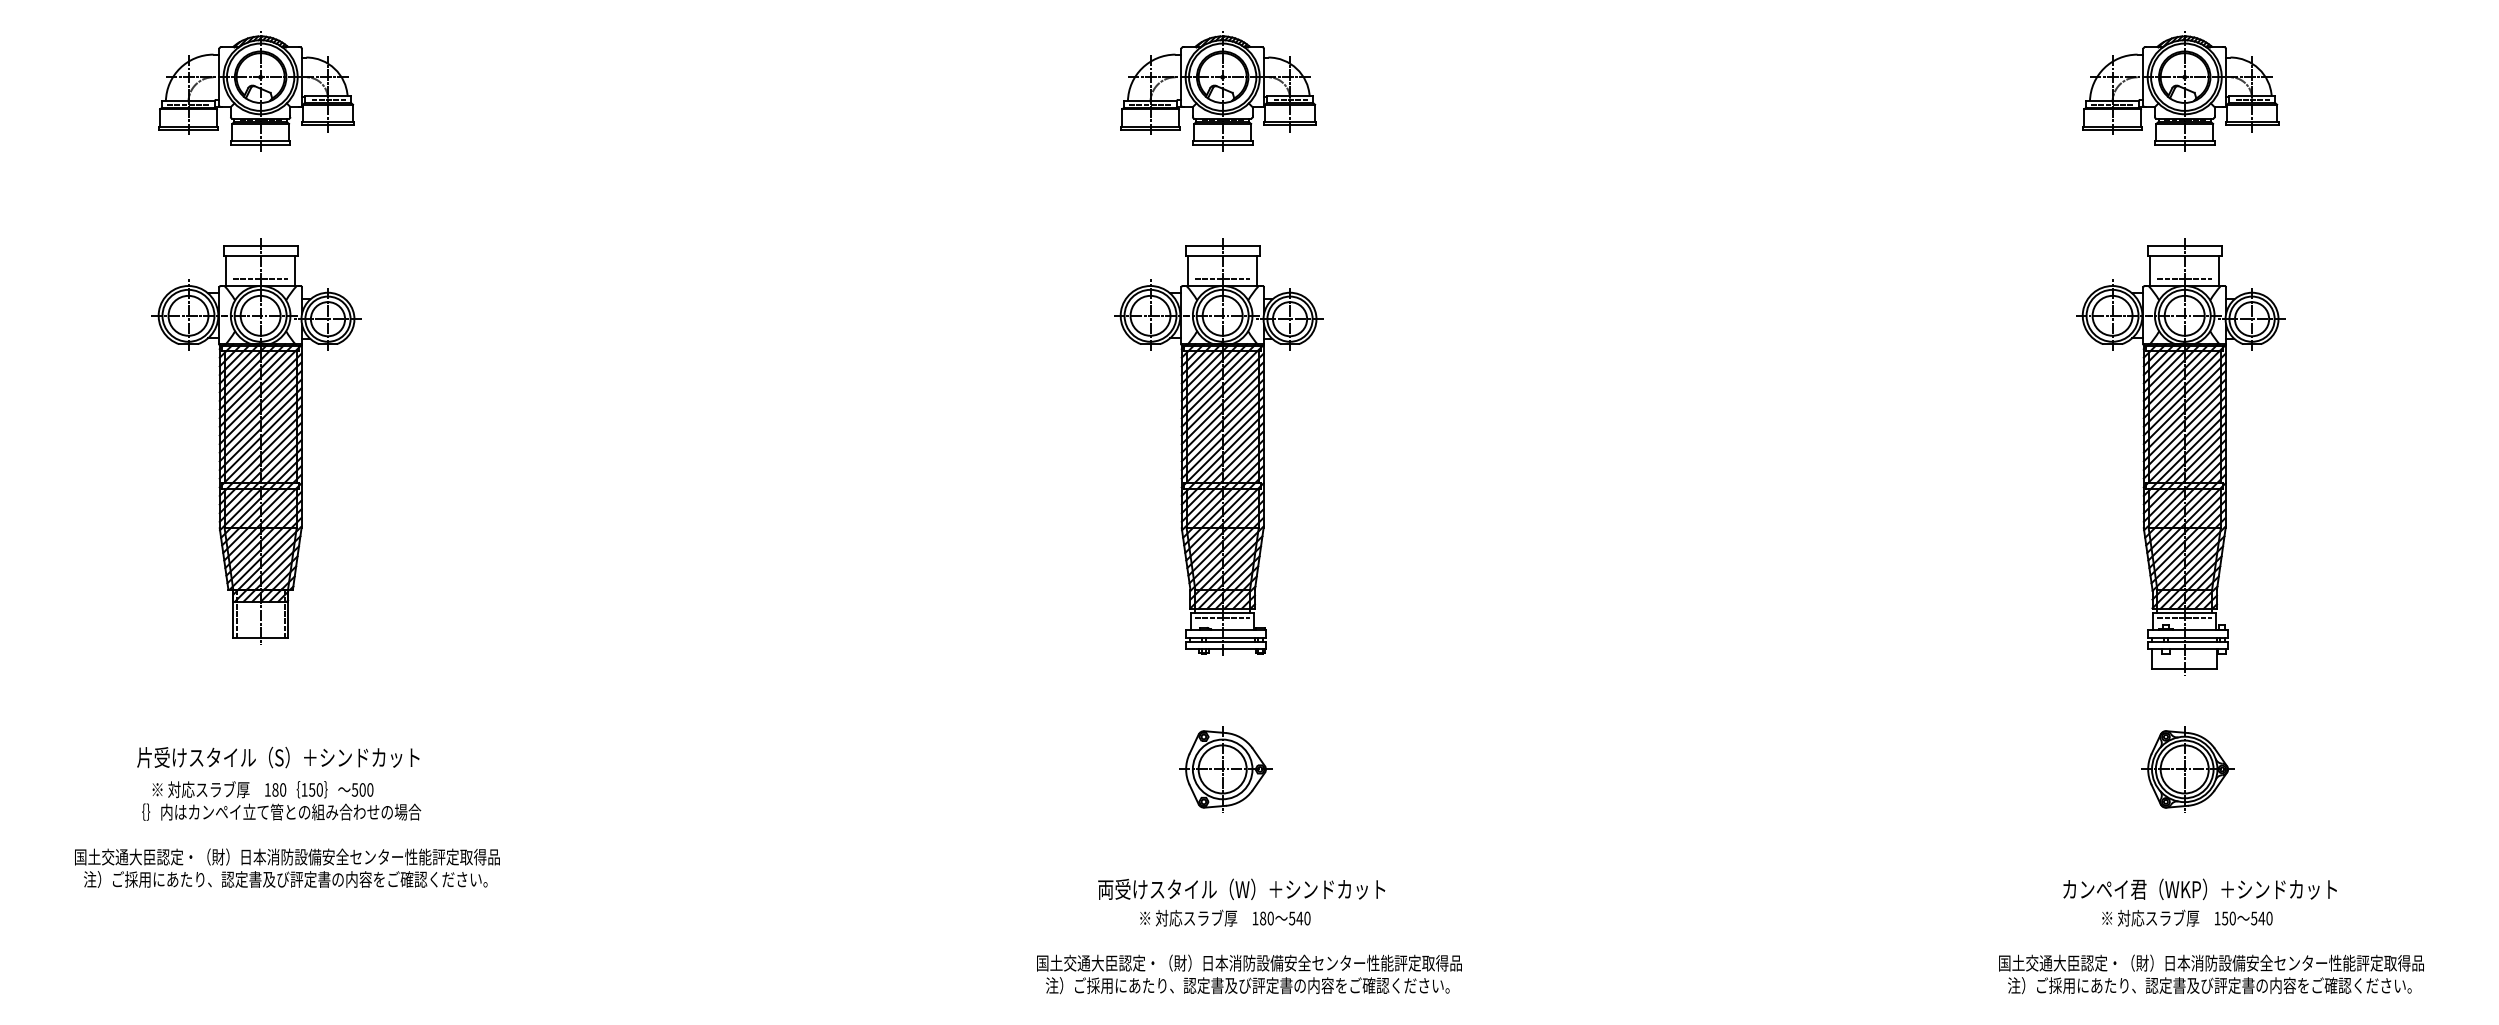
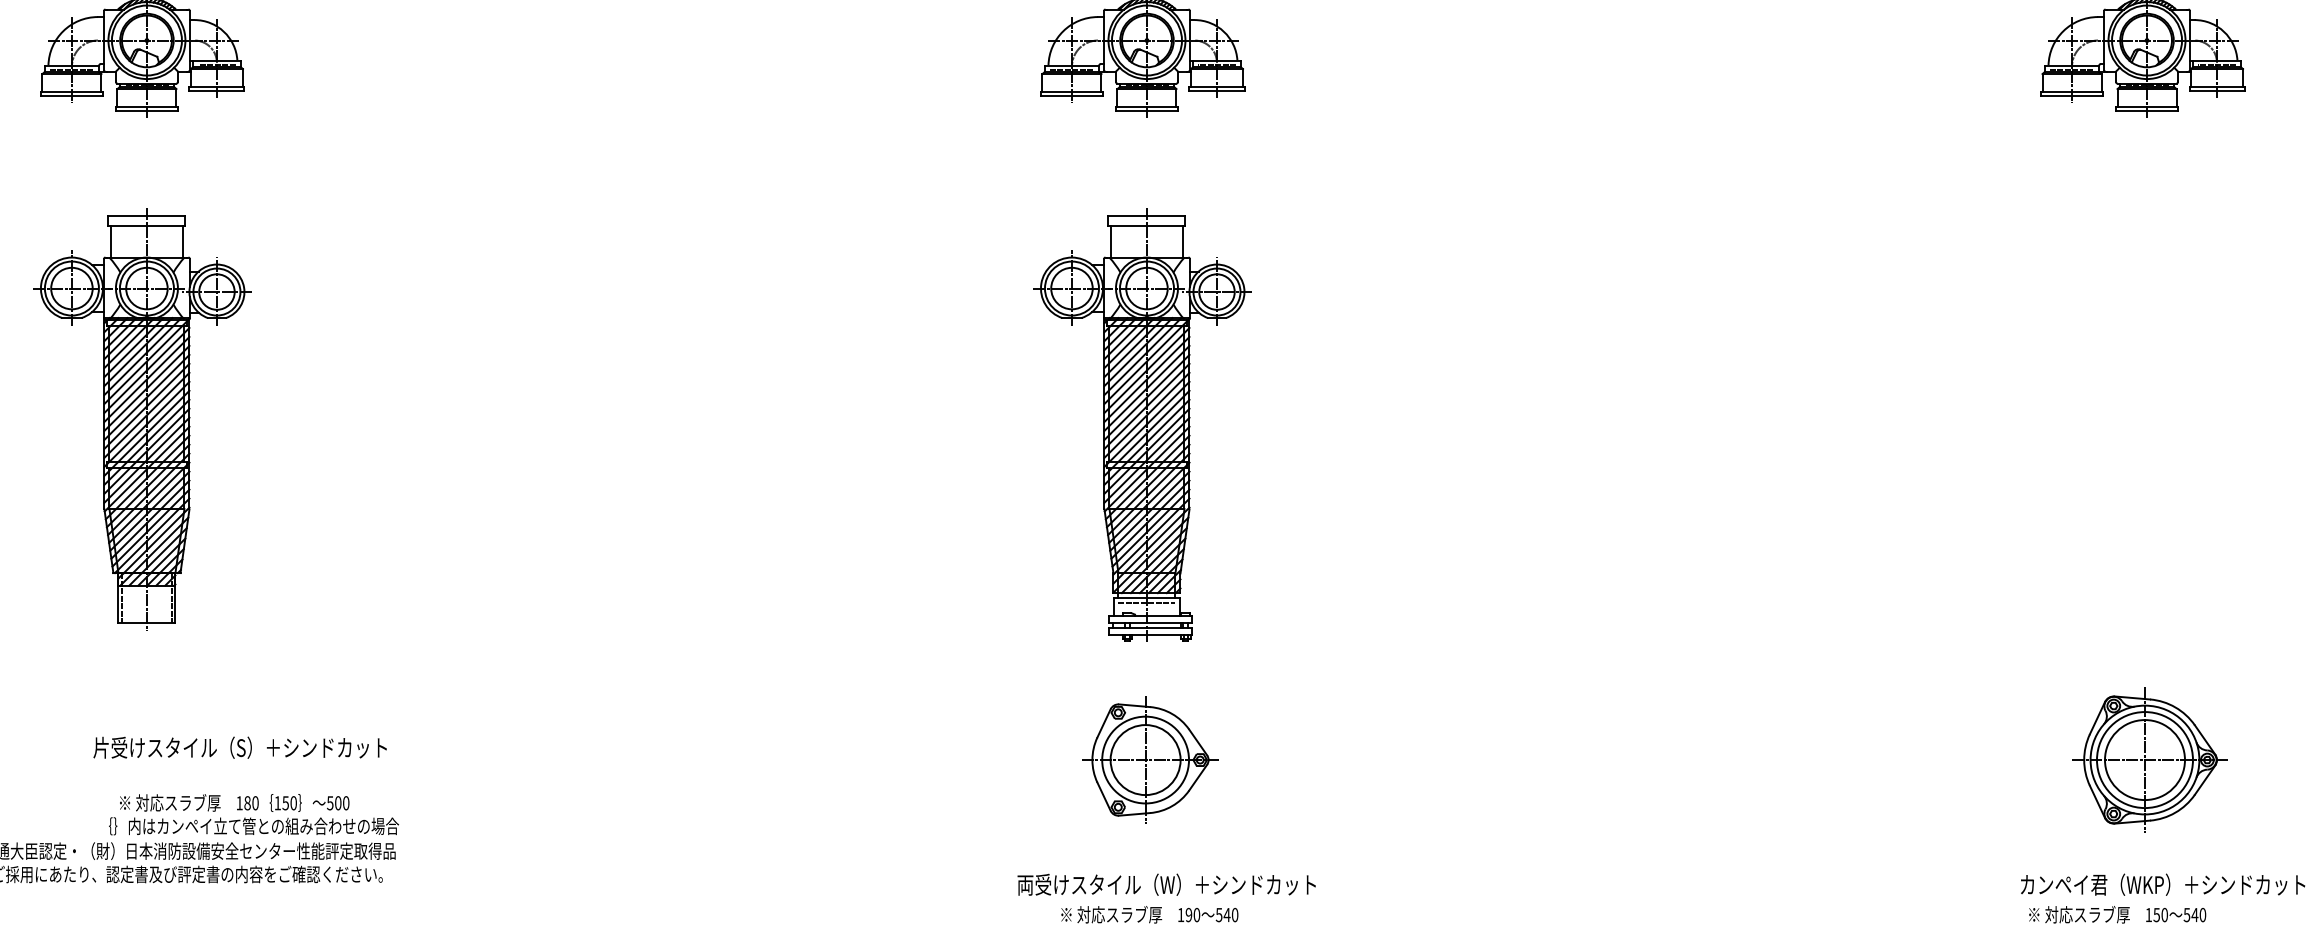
line: (260, 279) -> (146, 250), removed
line: (1222, 279) -> (1146, 250), removed
part: (2180, 456) -> (2142, 434), removed
text: (278, 757) -> (240, 747), moved
part: (1225, 769) -> (1149, 760), size x1.4
part: (2187, 769) -> (2149, 760), size x1.6
text: (281, 800) -> (253, 814), moved
text: (2187, 917) -> (2117, 913), moved
text: (1263, 918) -> (1189, 915), 180 -> 190

